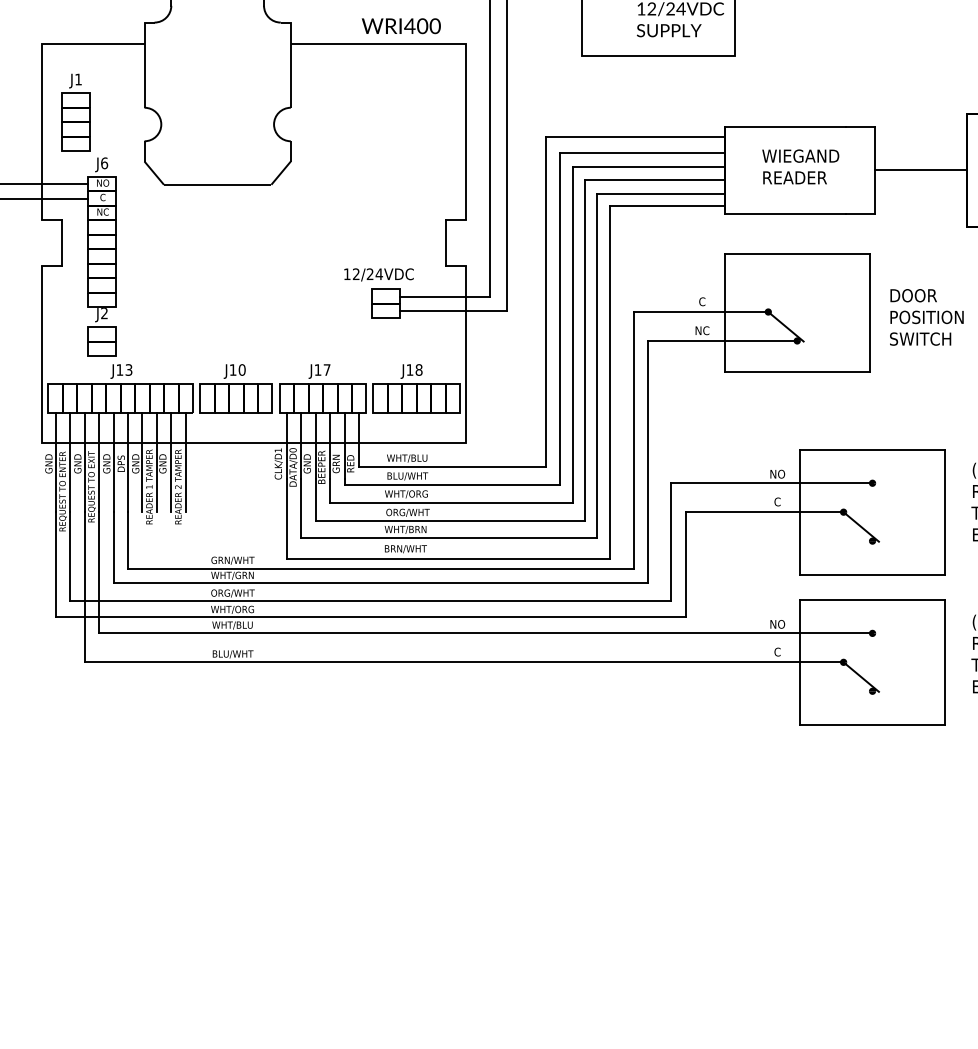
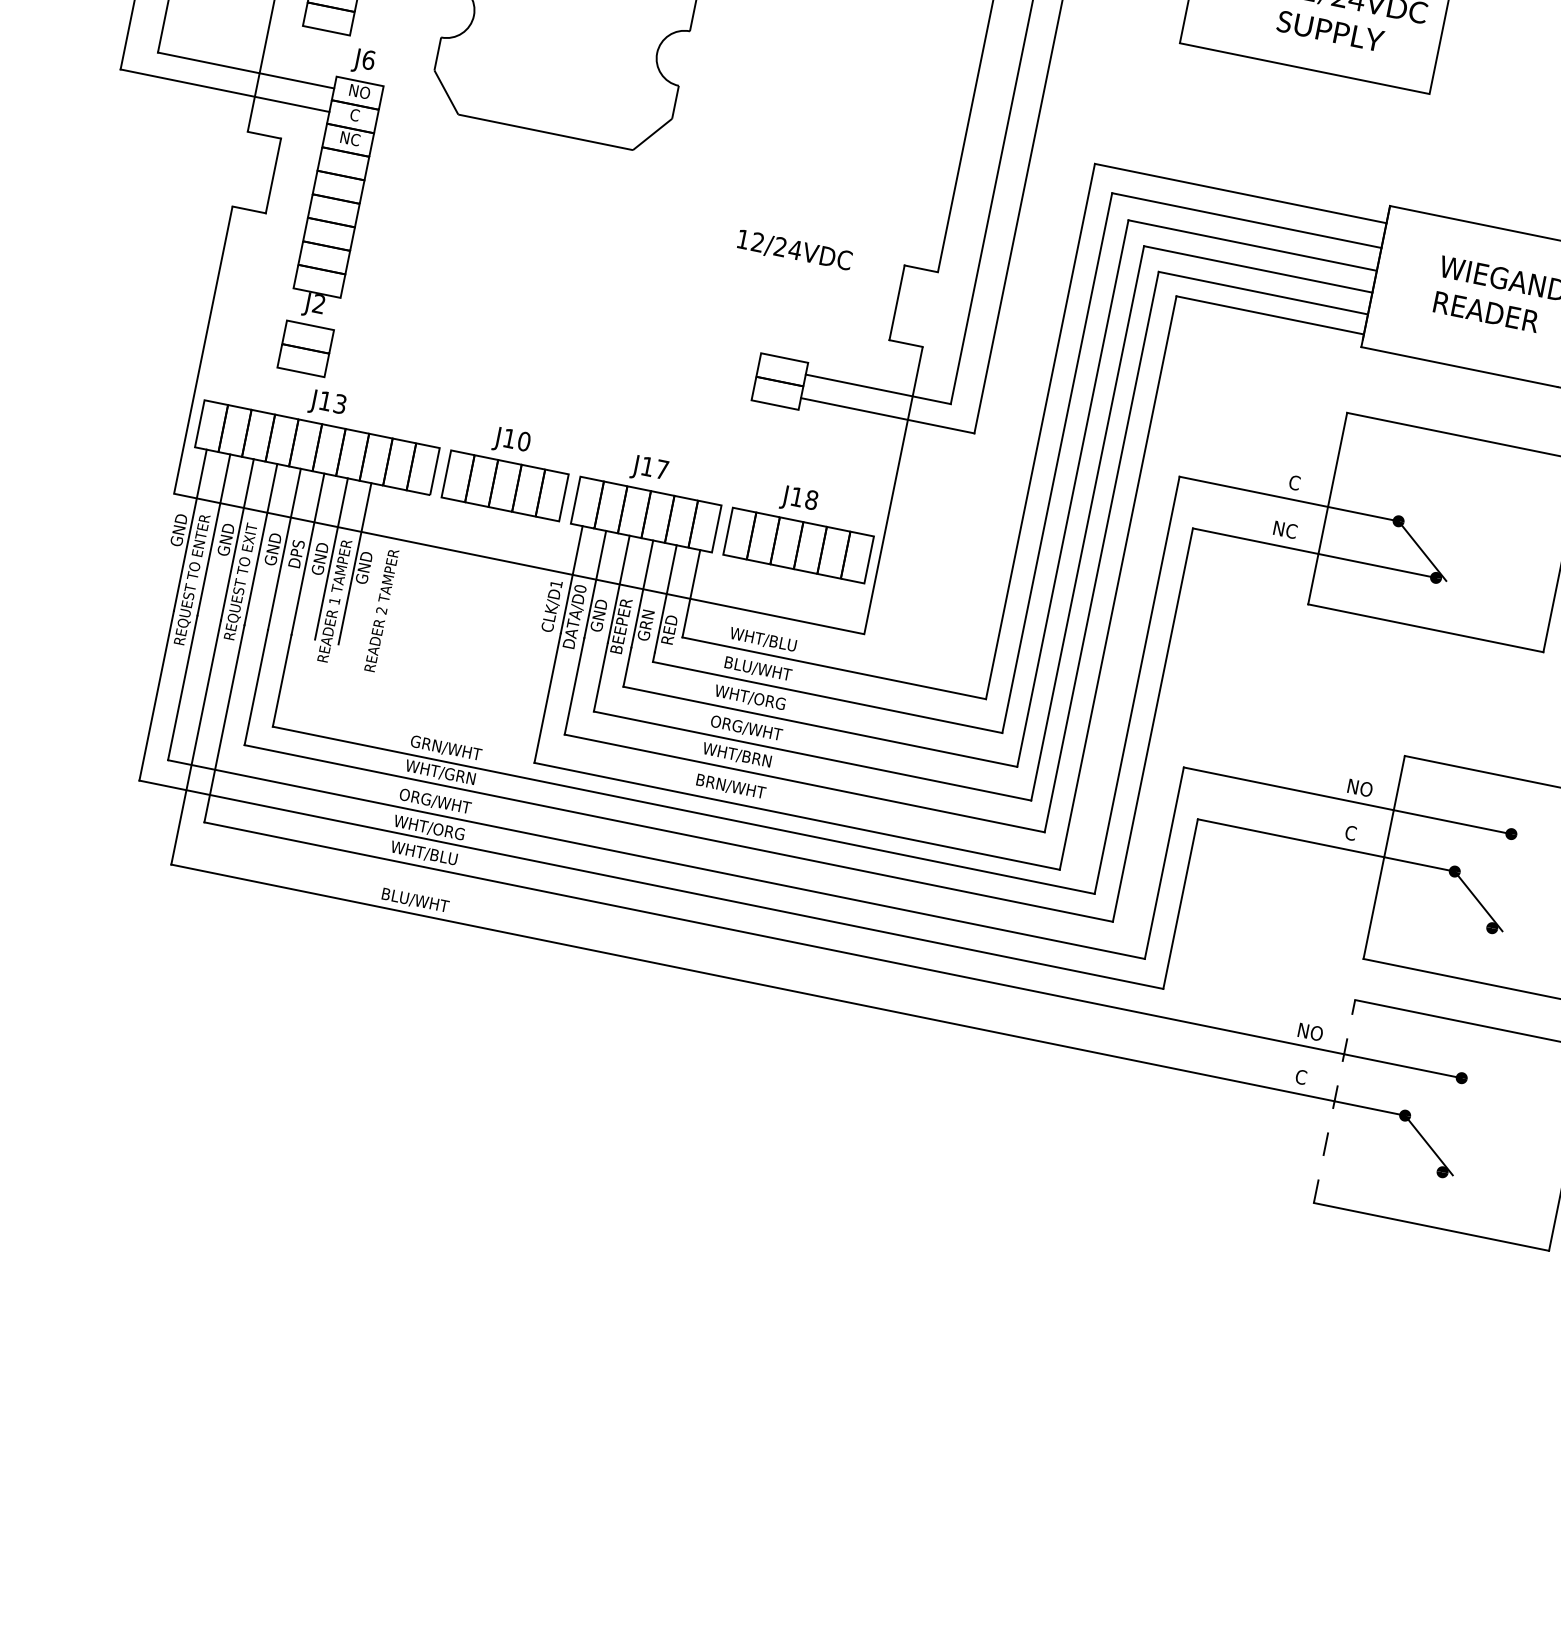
text: (378, 274) -> (793, 250), moved
line: (171, 462) -> (378, 568), removed
line: (185, 462) -> (401, 573), removed
line: (800, 661) -> (1335, 1100), solid -> dashed

